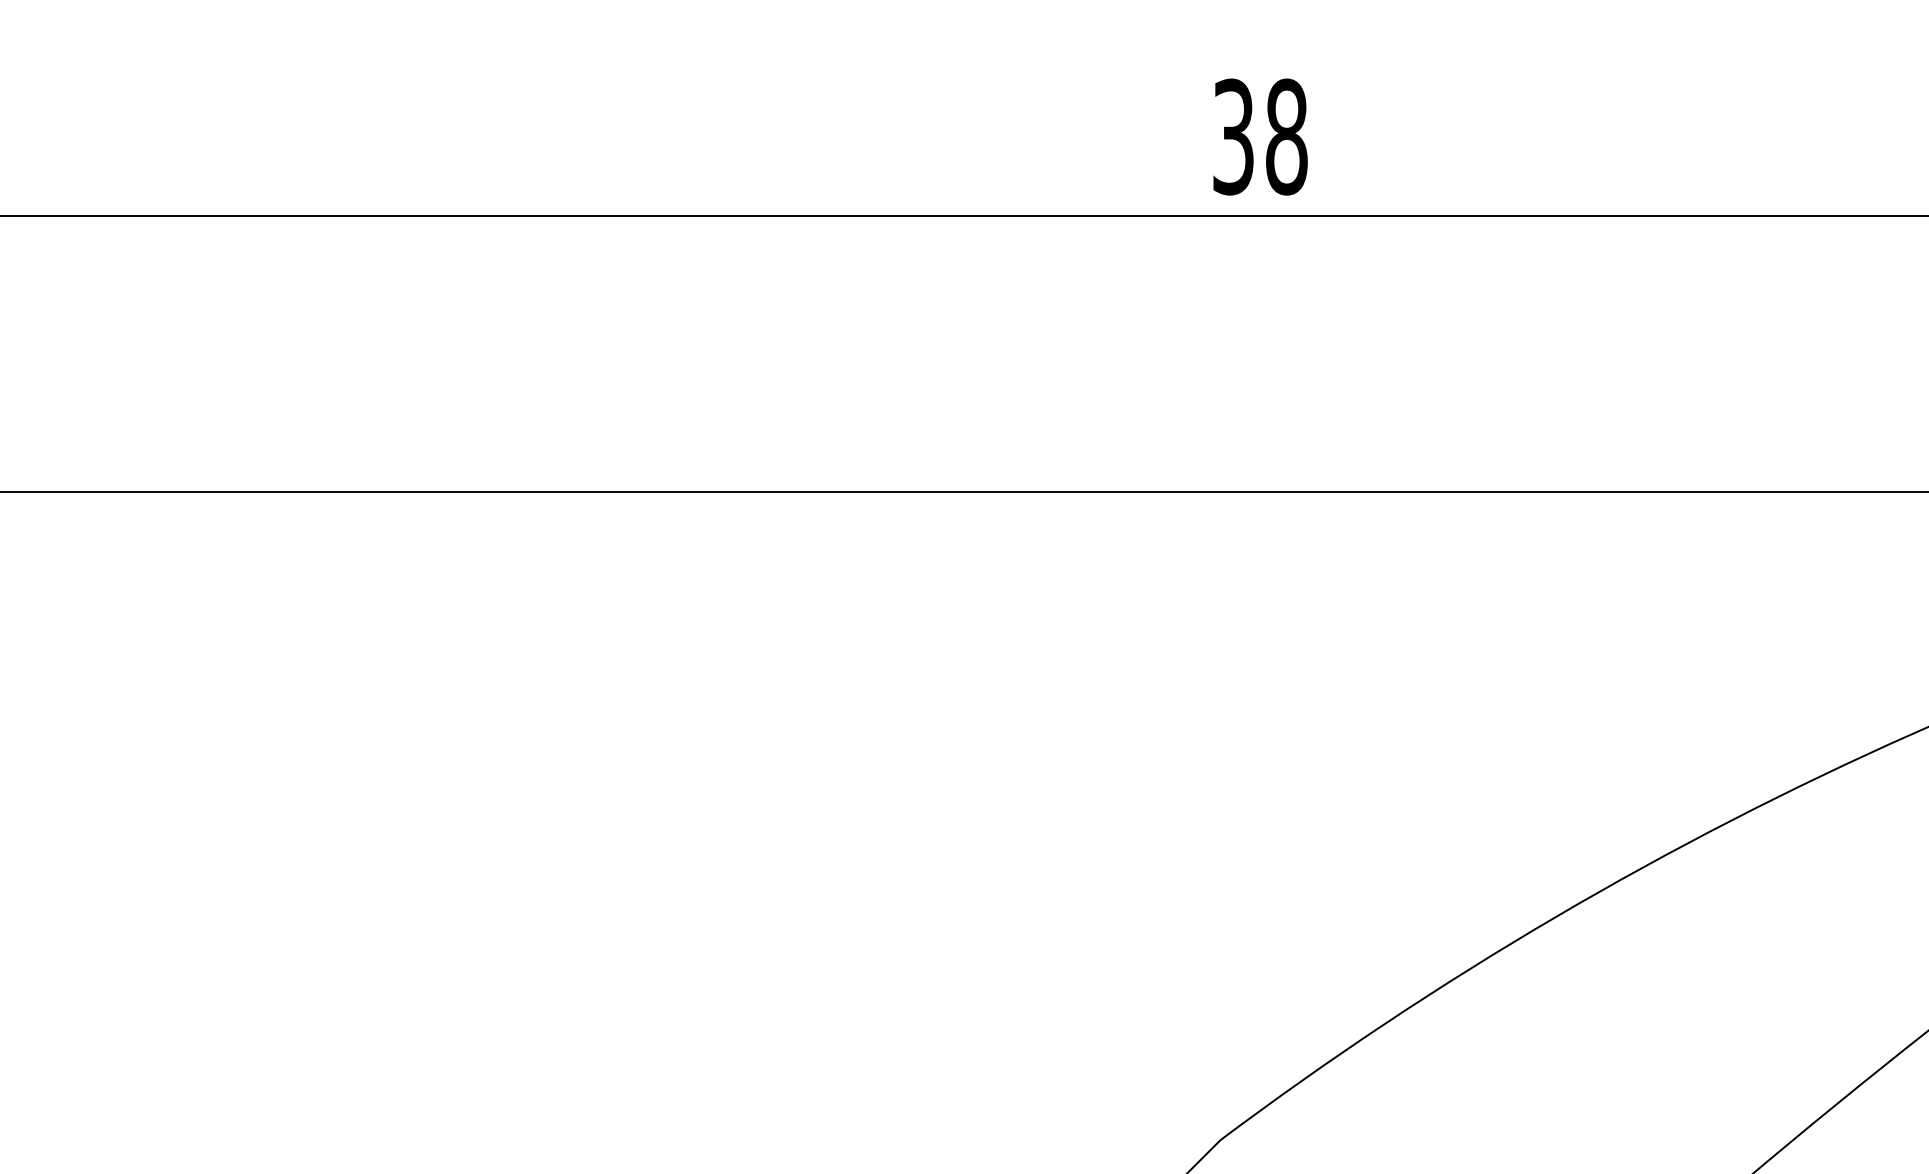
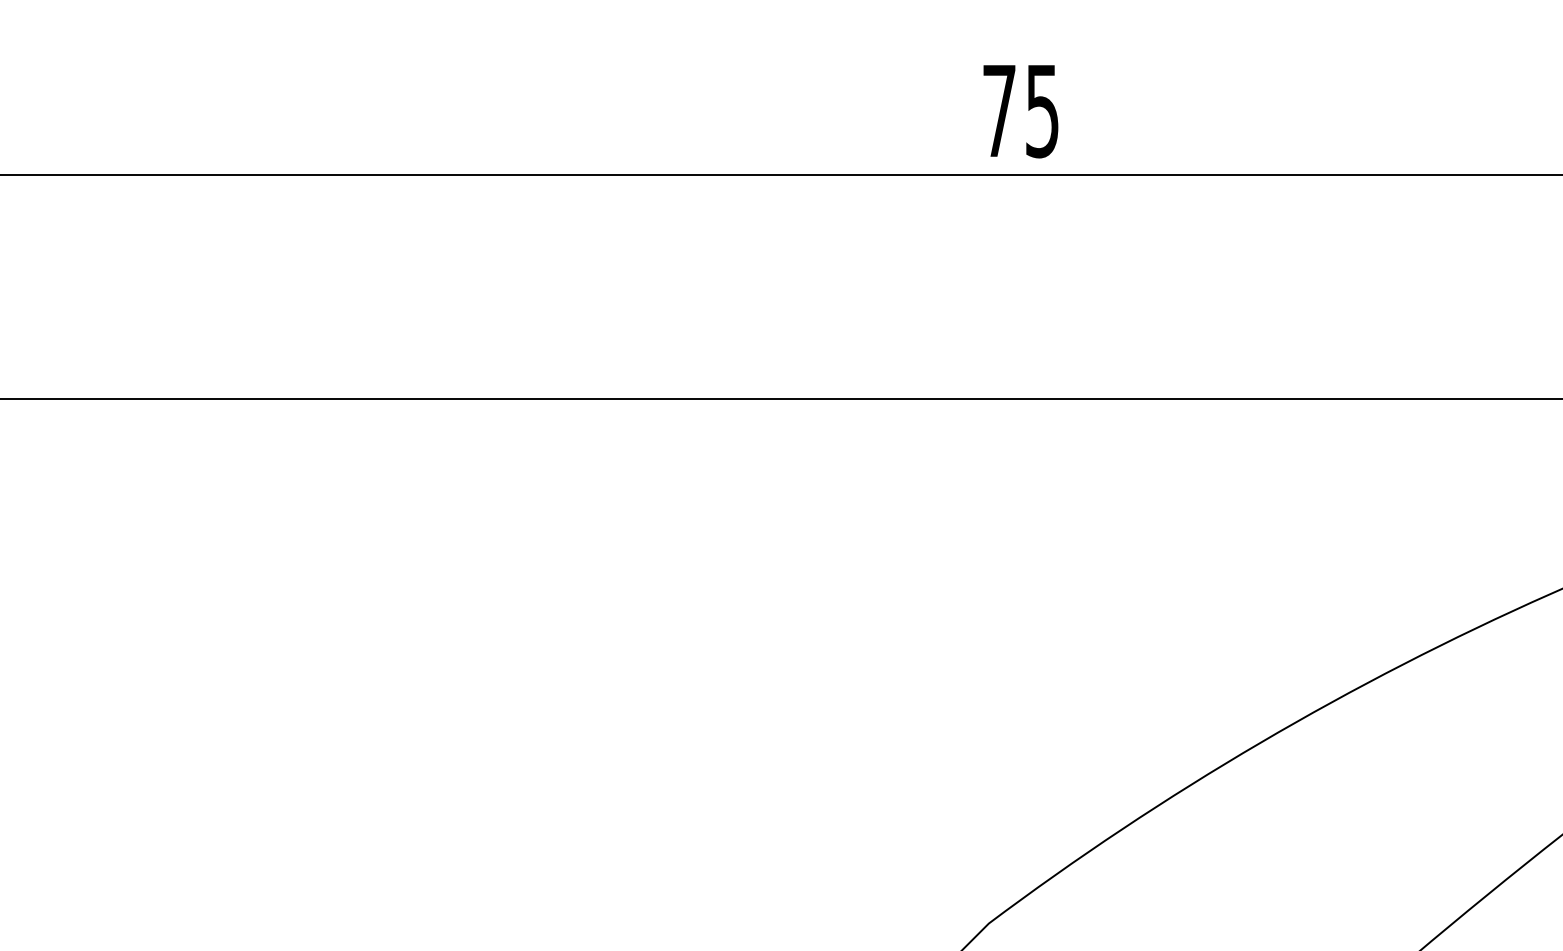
text: (1260, 136) -> (1021, 110), 38 -> 75

